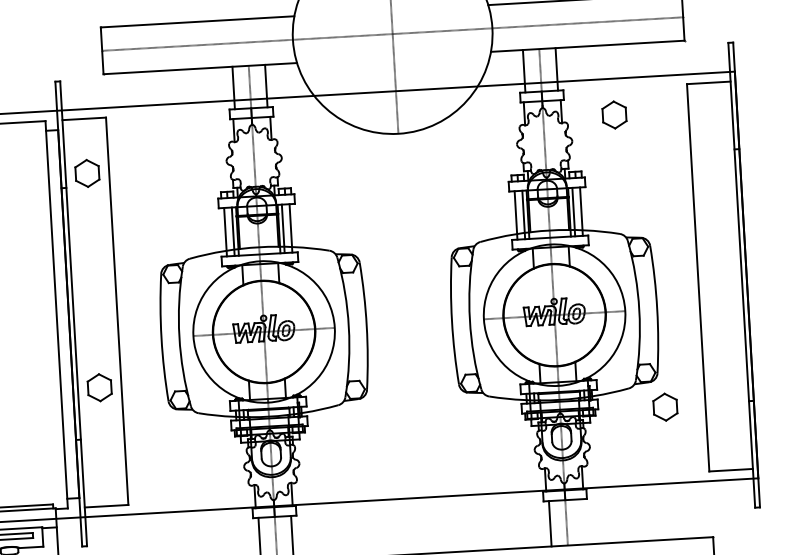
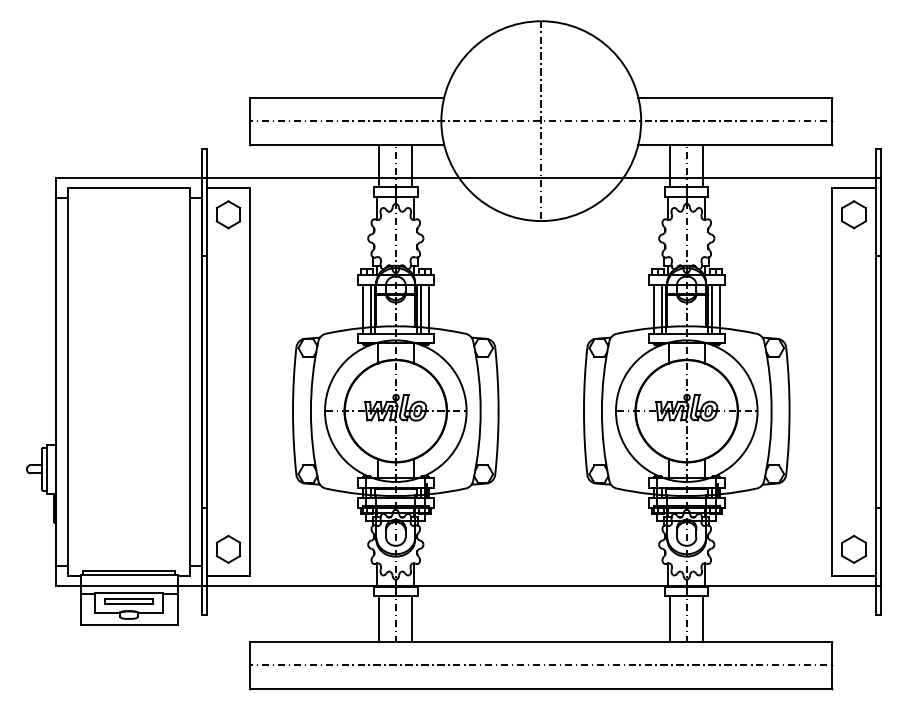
part: (613, 114) -> (853, 214), moved
part: (87, 173) -> (228, 214), moved
part: (99, 386) -> (228, 548), moved
part: (664, 406) -> (853, 548), moved
line: (583, 521) -> (703, 618), added

